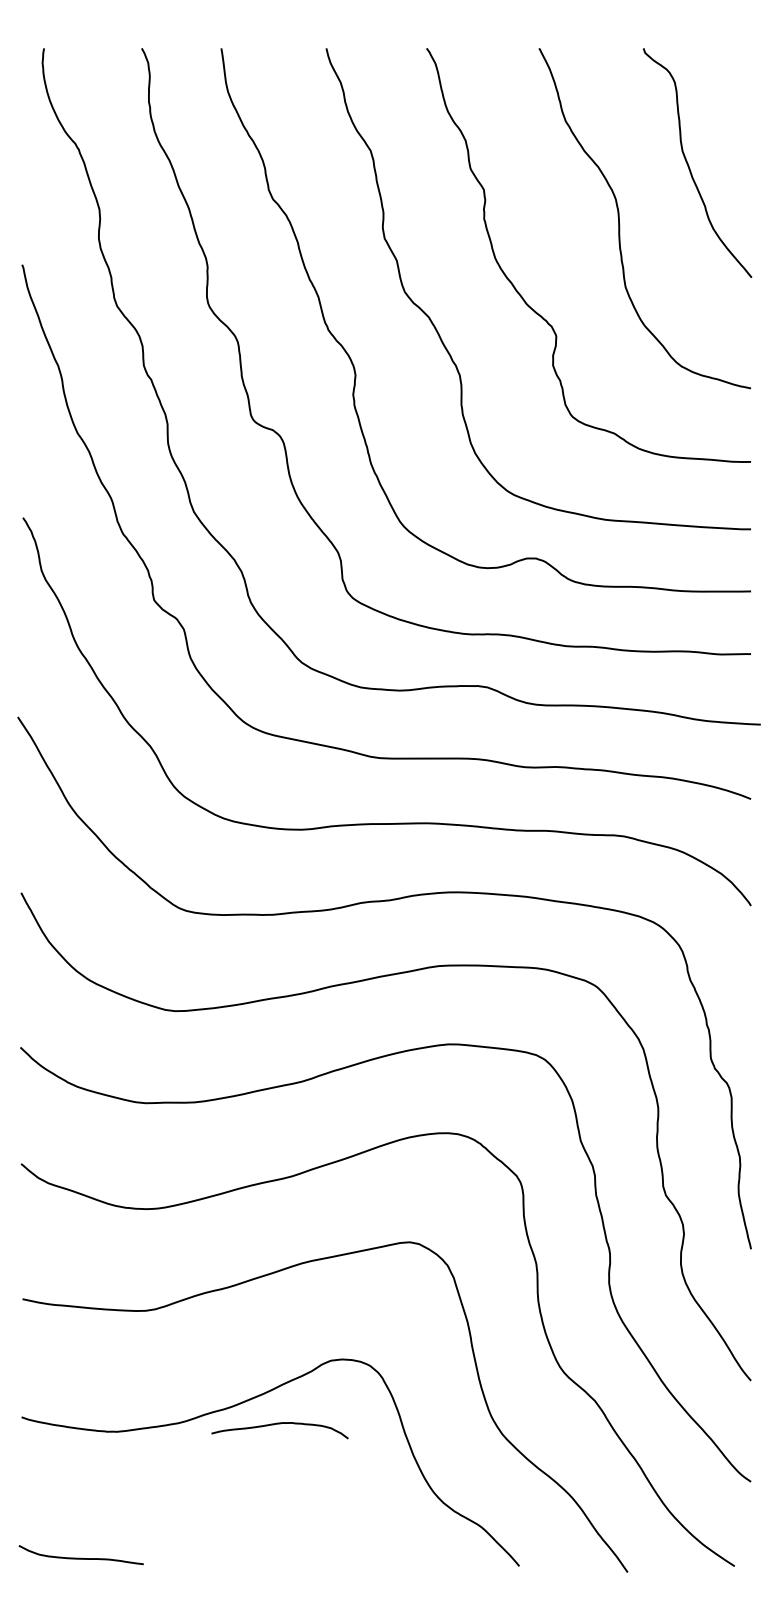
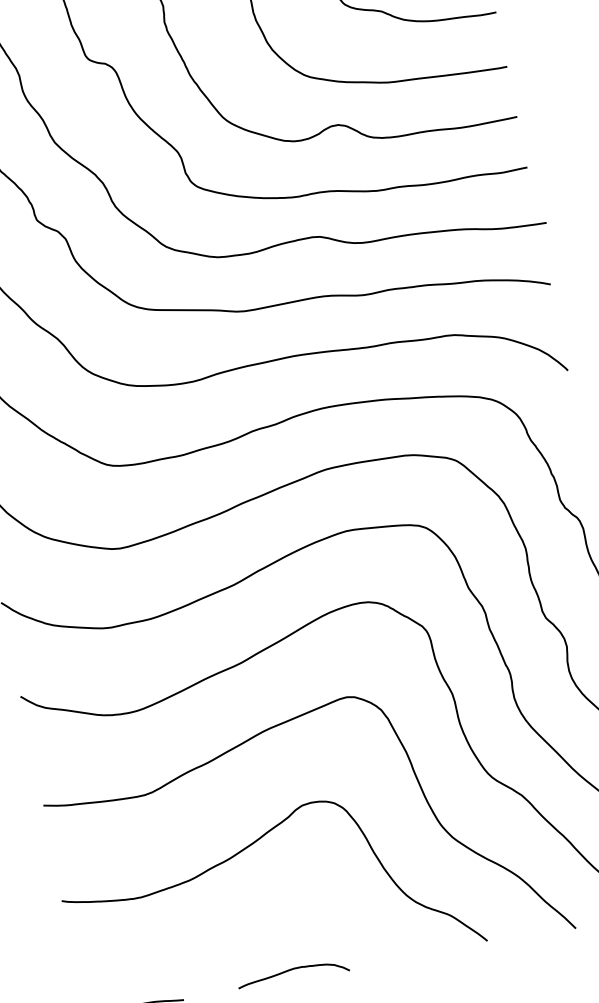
curve: (279, 1424) -> (292, 970), moved

